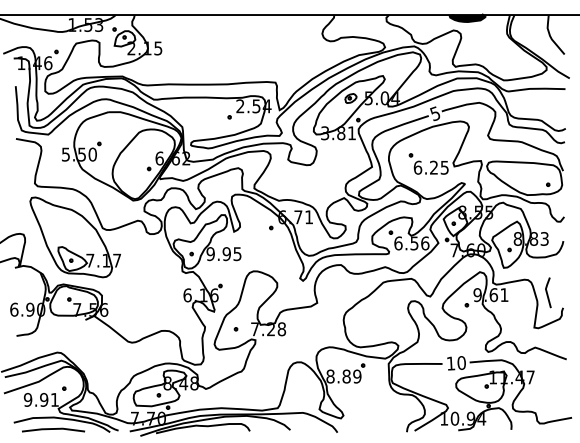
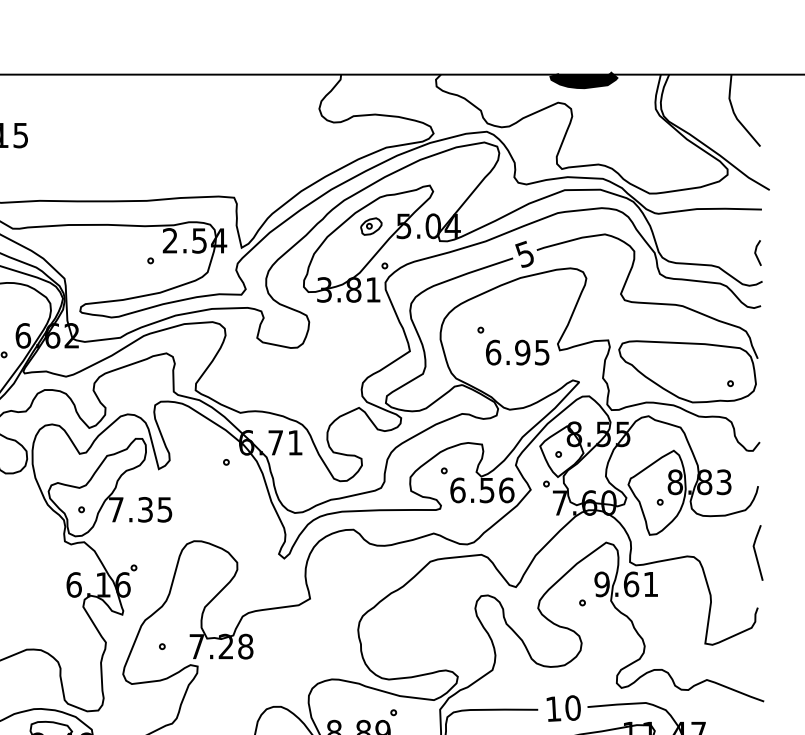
line: (562, 113) -> (756, 253), added
text: (433, 167) -> (521, 352), 6.25 -> 6.95
text: (218, 254) -> (130, 510), 9.95 -> 7.35
line: (547, 292) -> (756, 552), moved

